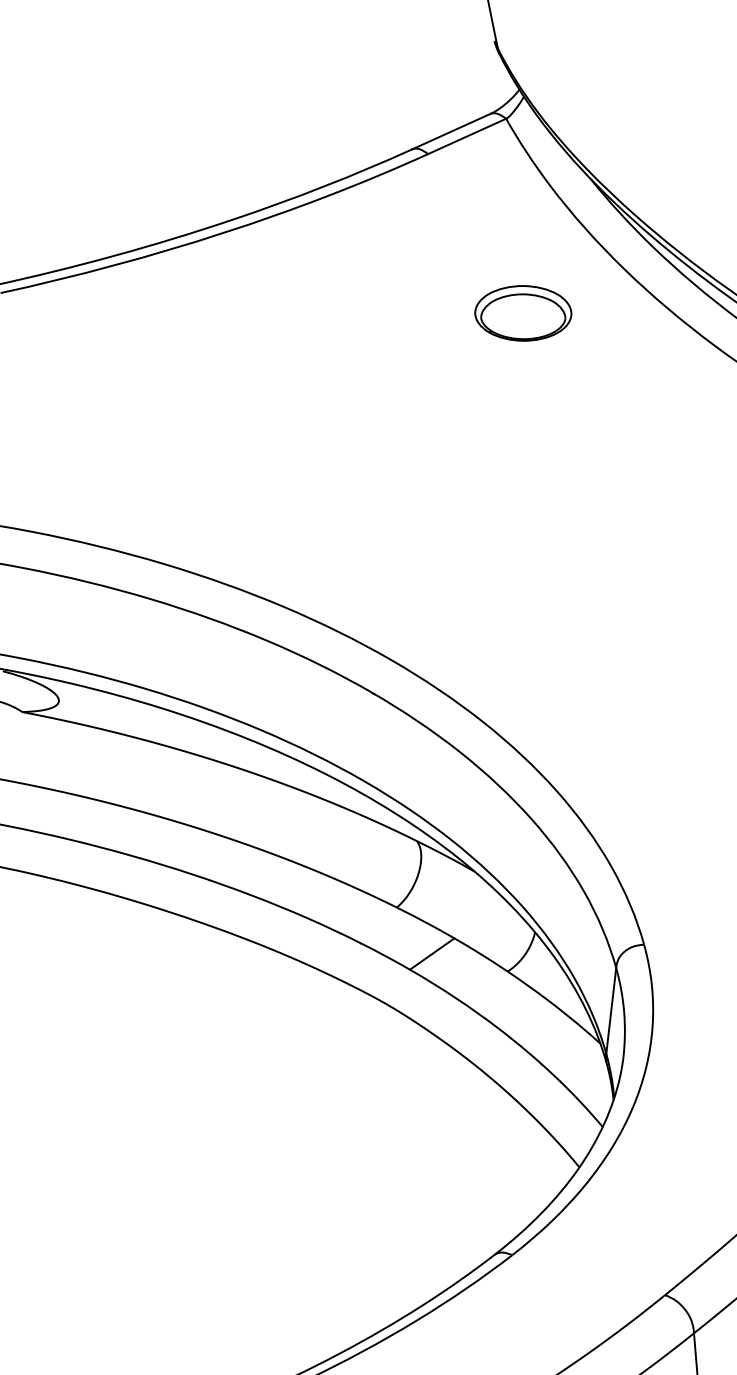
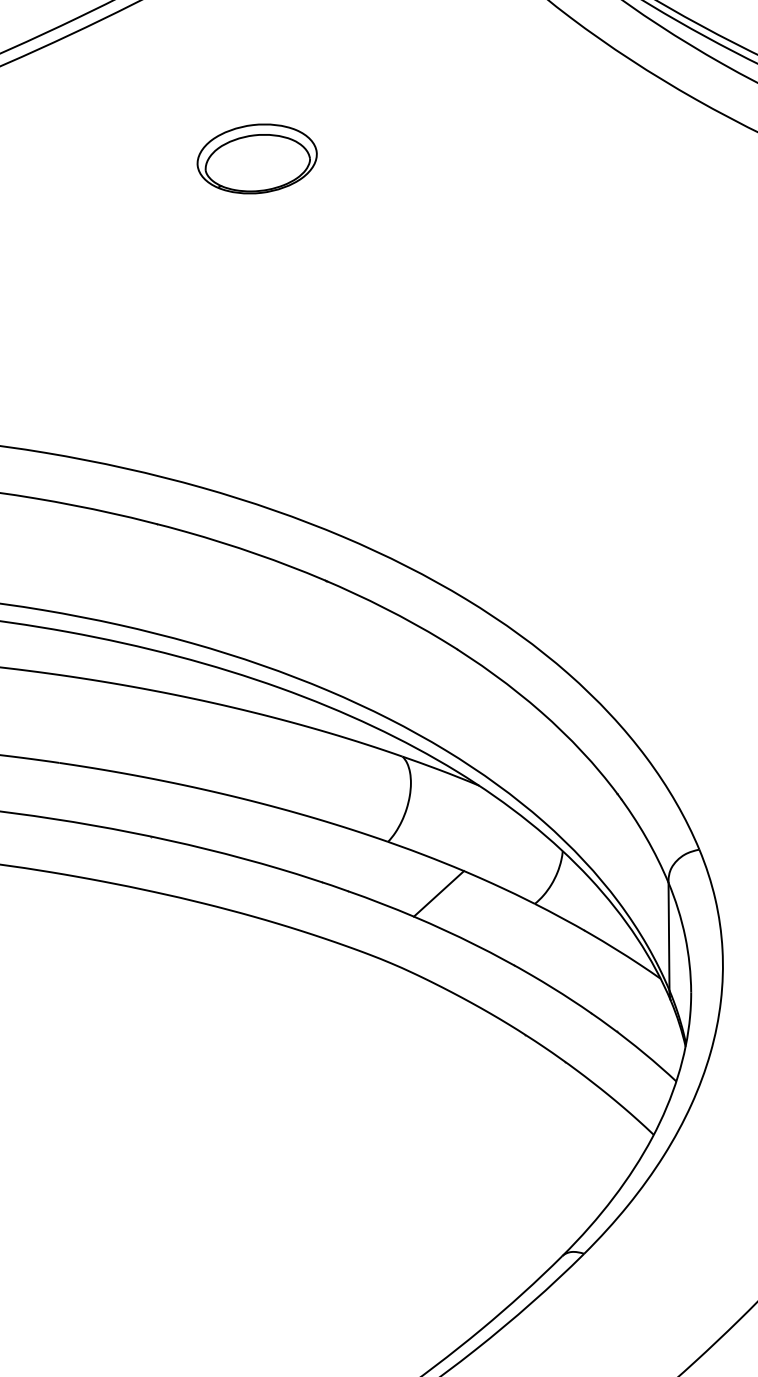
part: (523, 313) -> (257, 159), moved

